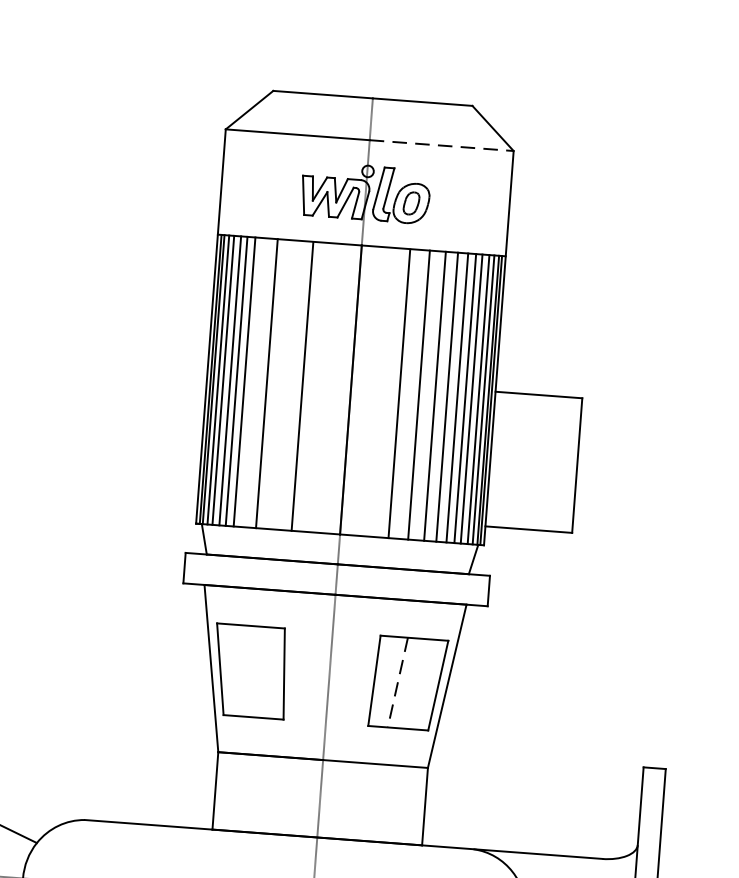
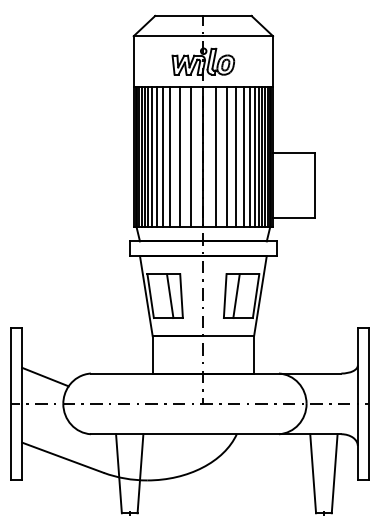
line: (442, 146) -> (238, 36), dashed -> solid
line: (254, 381) -> (156, 156), added
line: (283, 383) -> (170, 156), added
line: (324, 386) -> (190, 156), added
line: (378, 390) -> (216, 156), added
line: (261, 673) -> (170, 296), added
line: (397, 683) -> (236, 296), dashed -> solid

